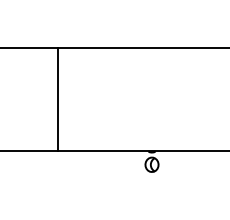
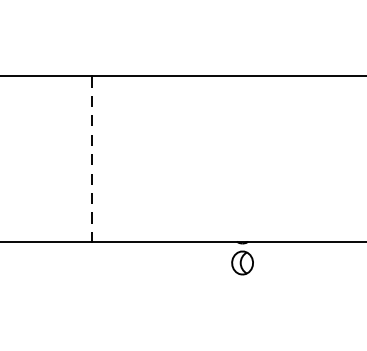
line: (57, 99) -> (91, 158), solid -> dashed

